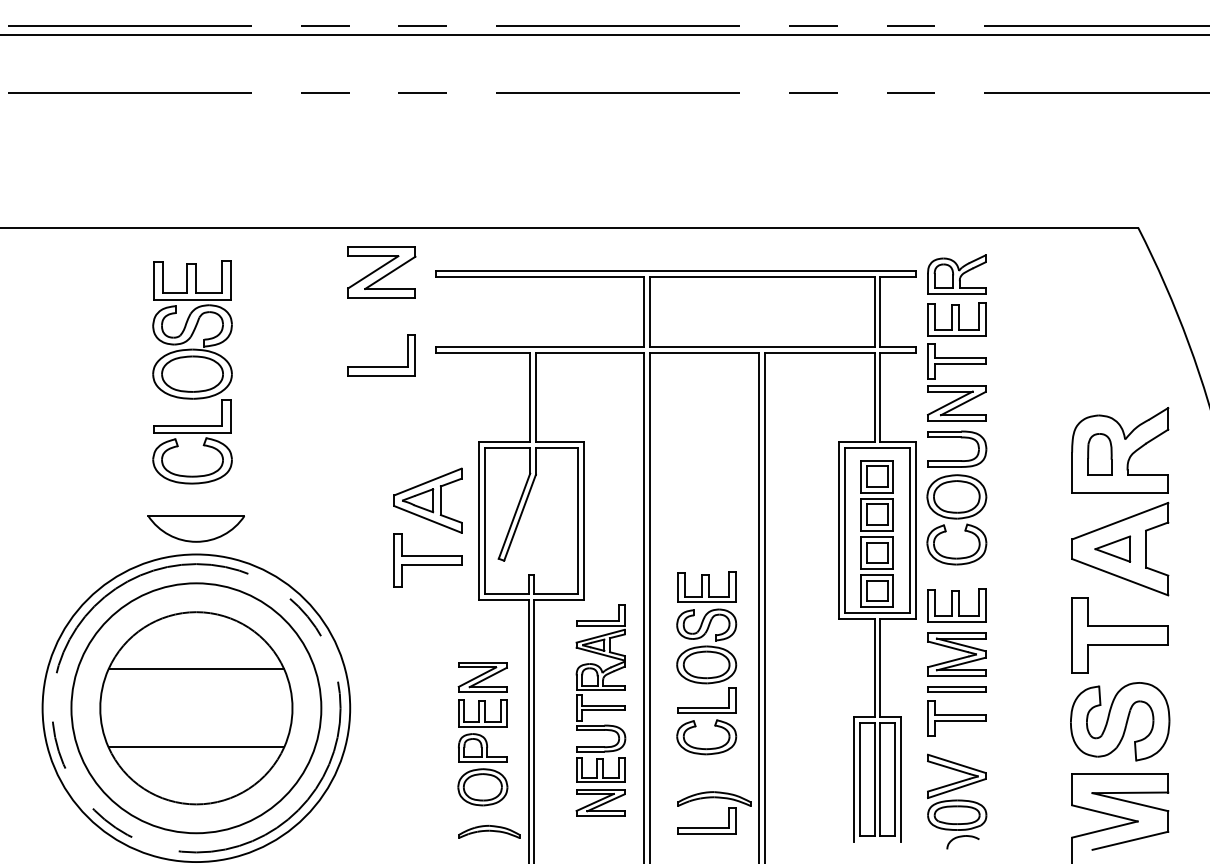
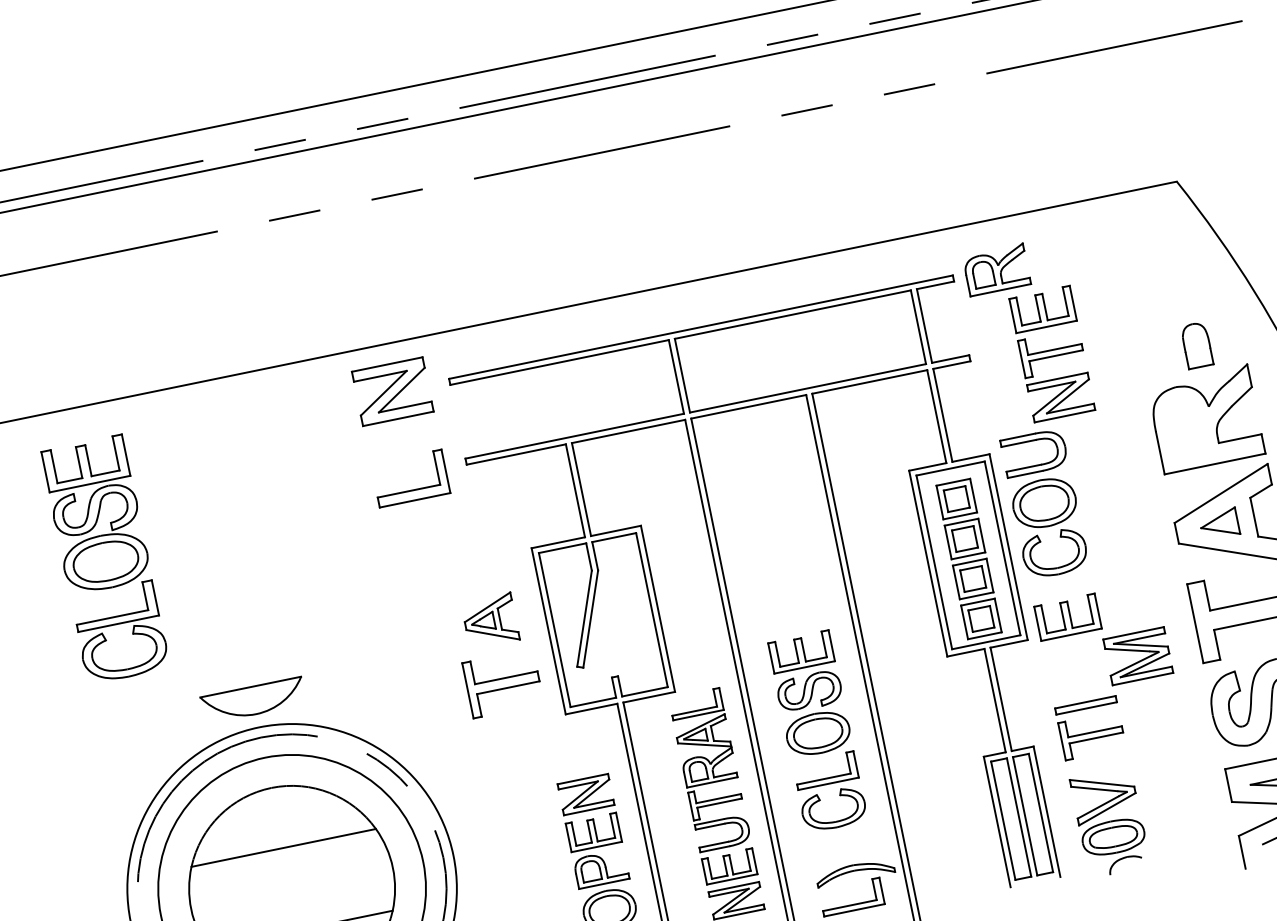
part: (956, 361) -> (1051, 353), moved
part: (192, 372) -> (105, 559), moved
part: (1099, 454) -> (1196, 345), moved
part: (427, 500) -> (489, 620), size x0.7
part: (956, 654) -> (1137, 656), moved

